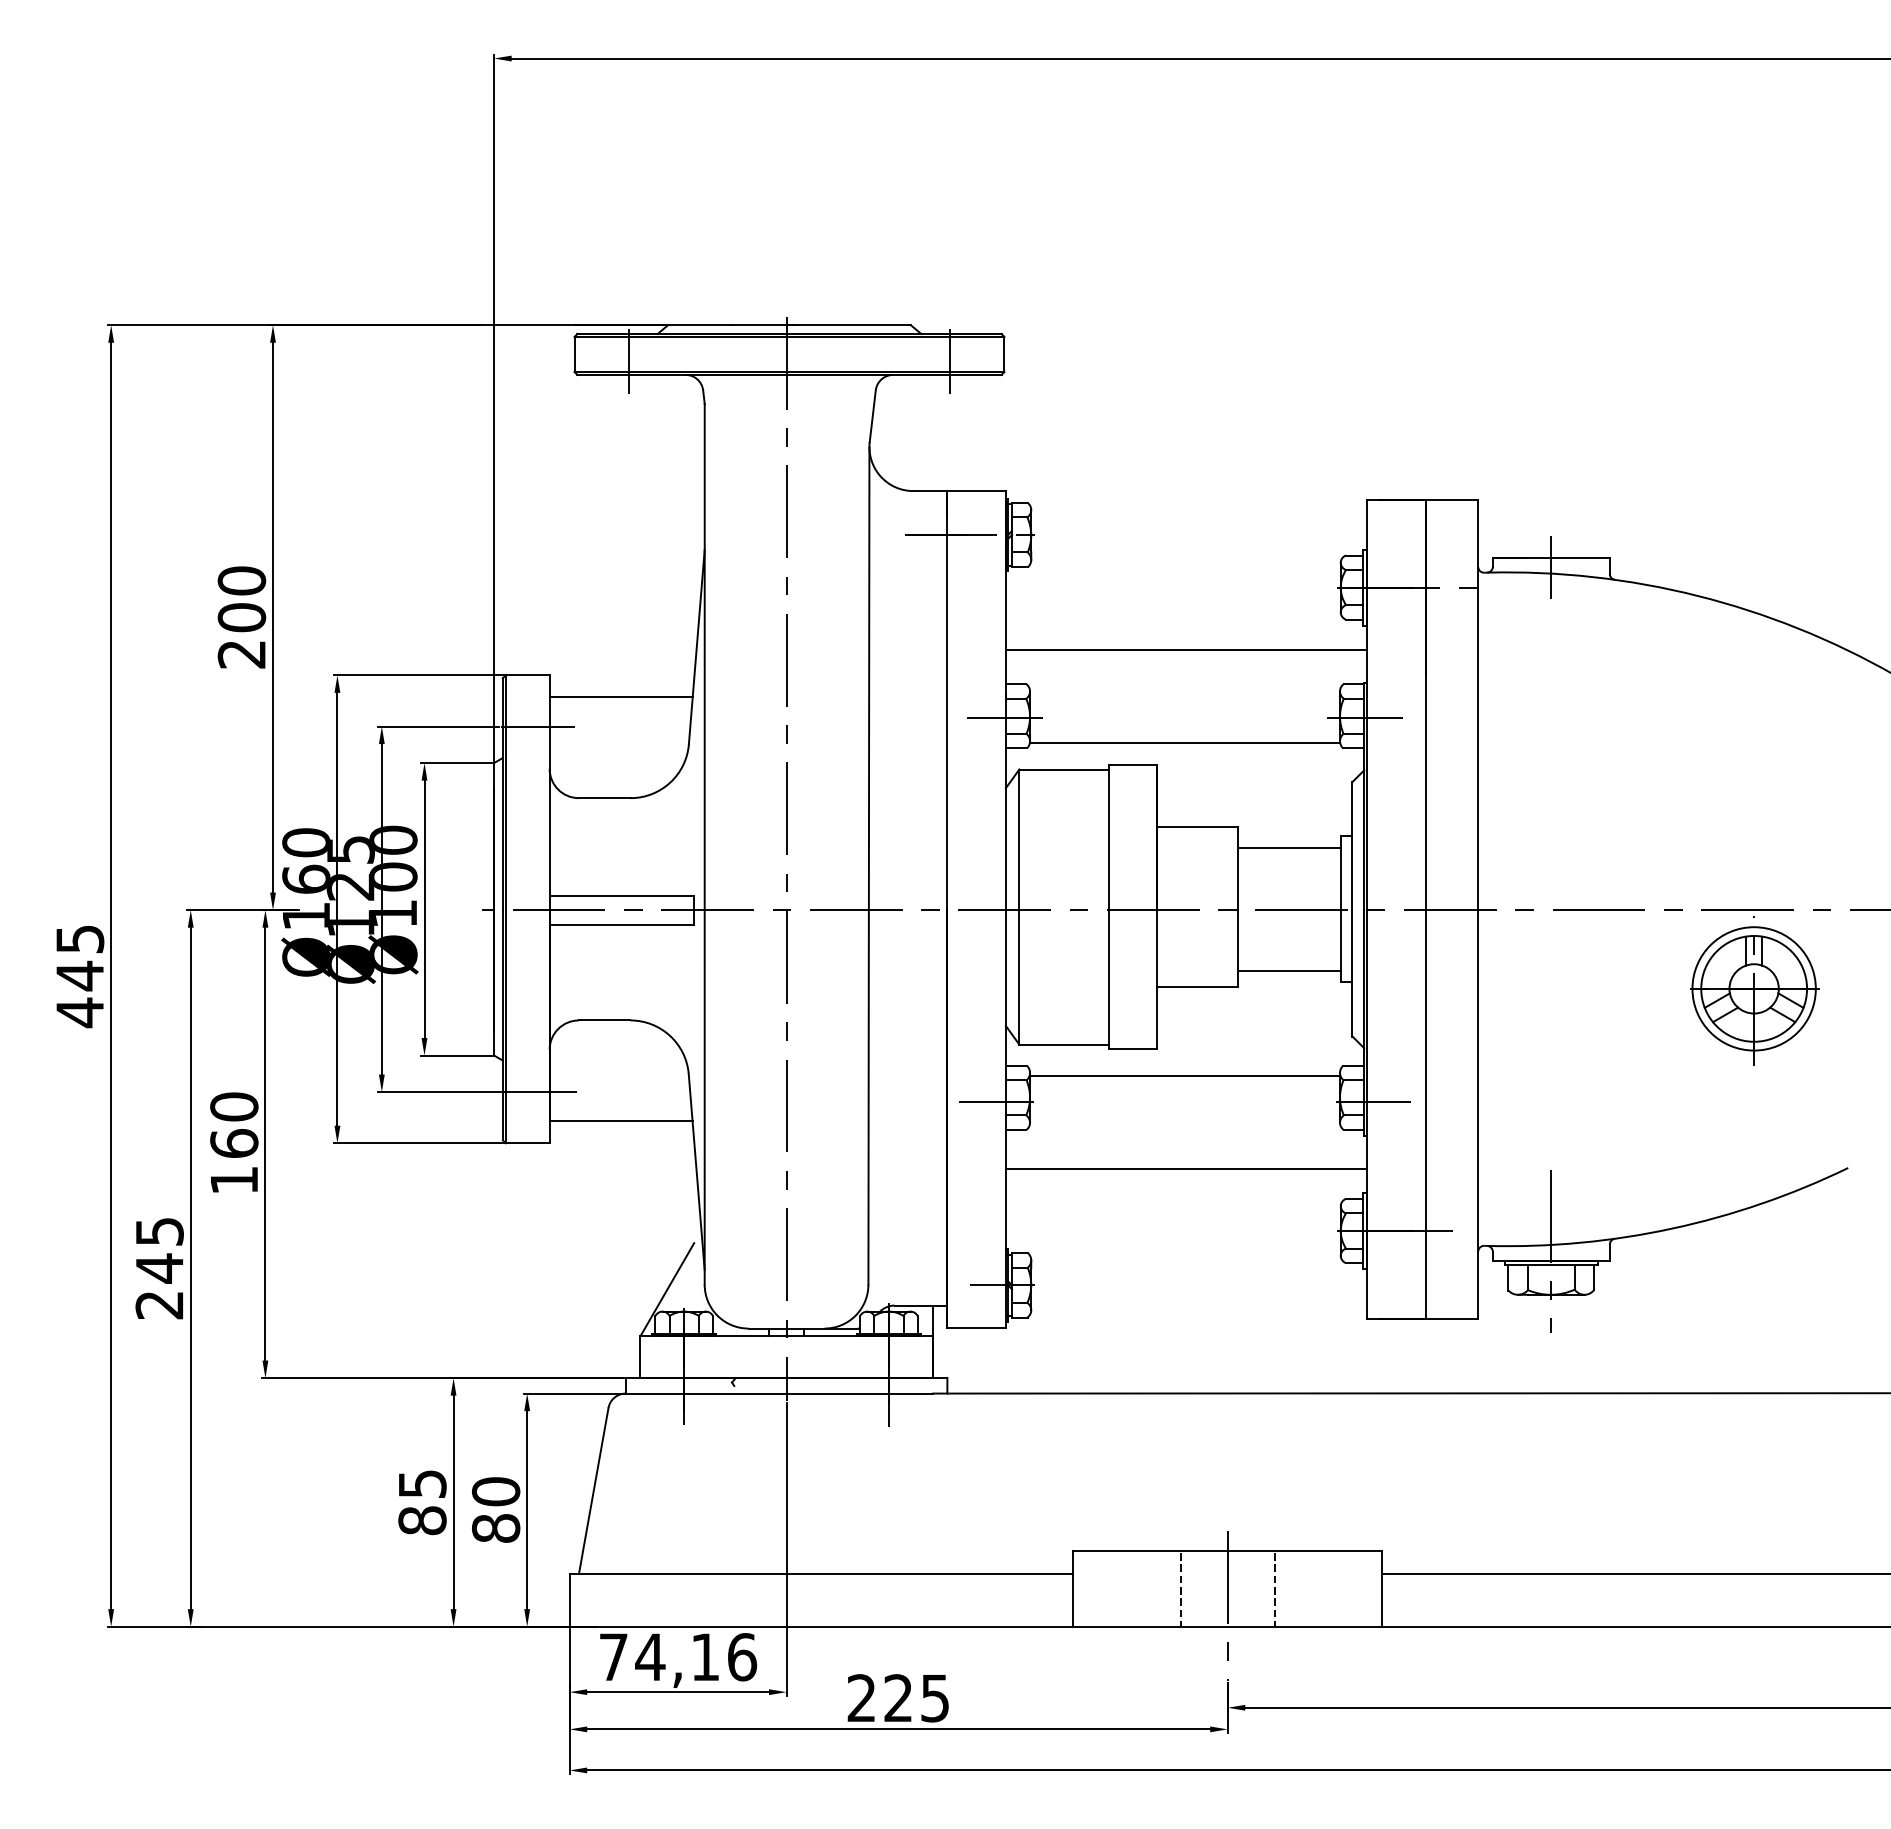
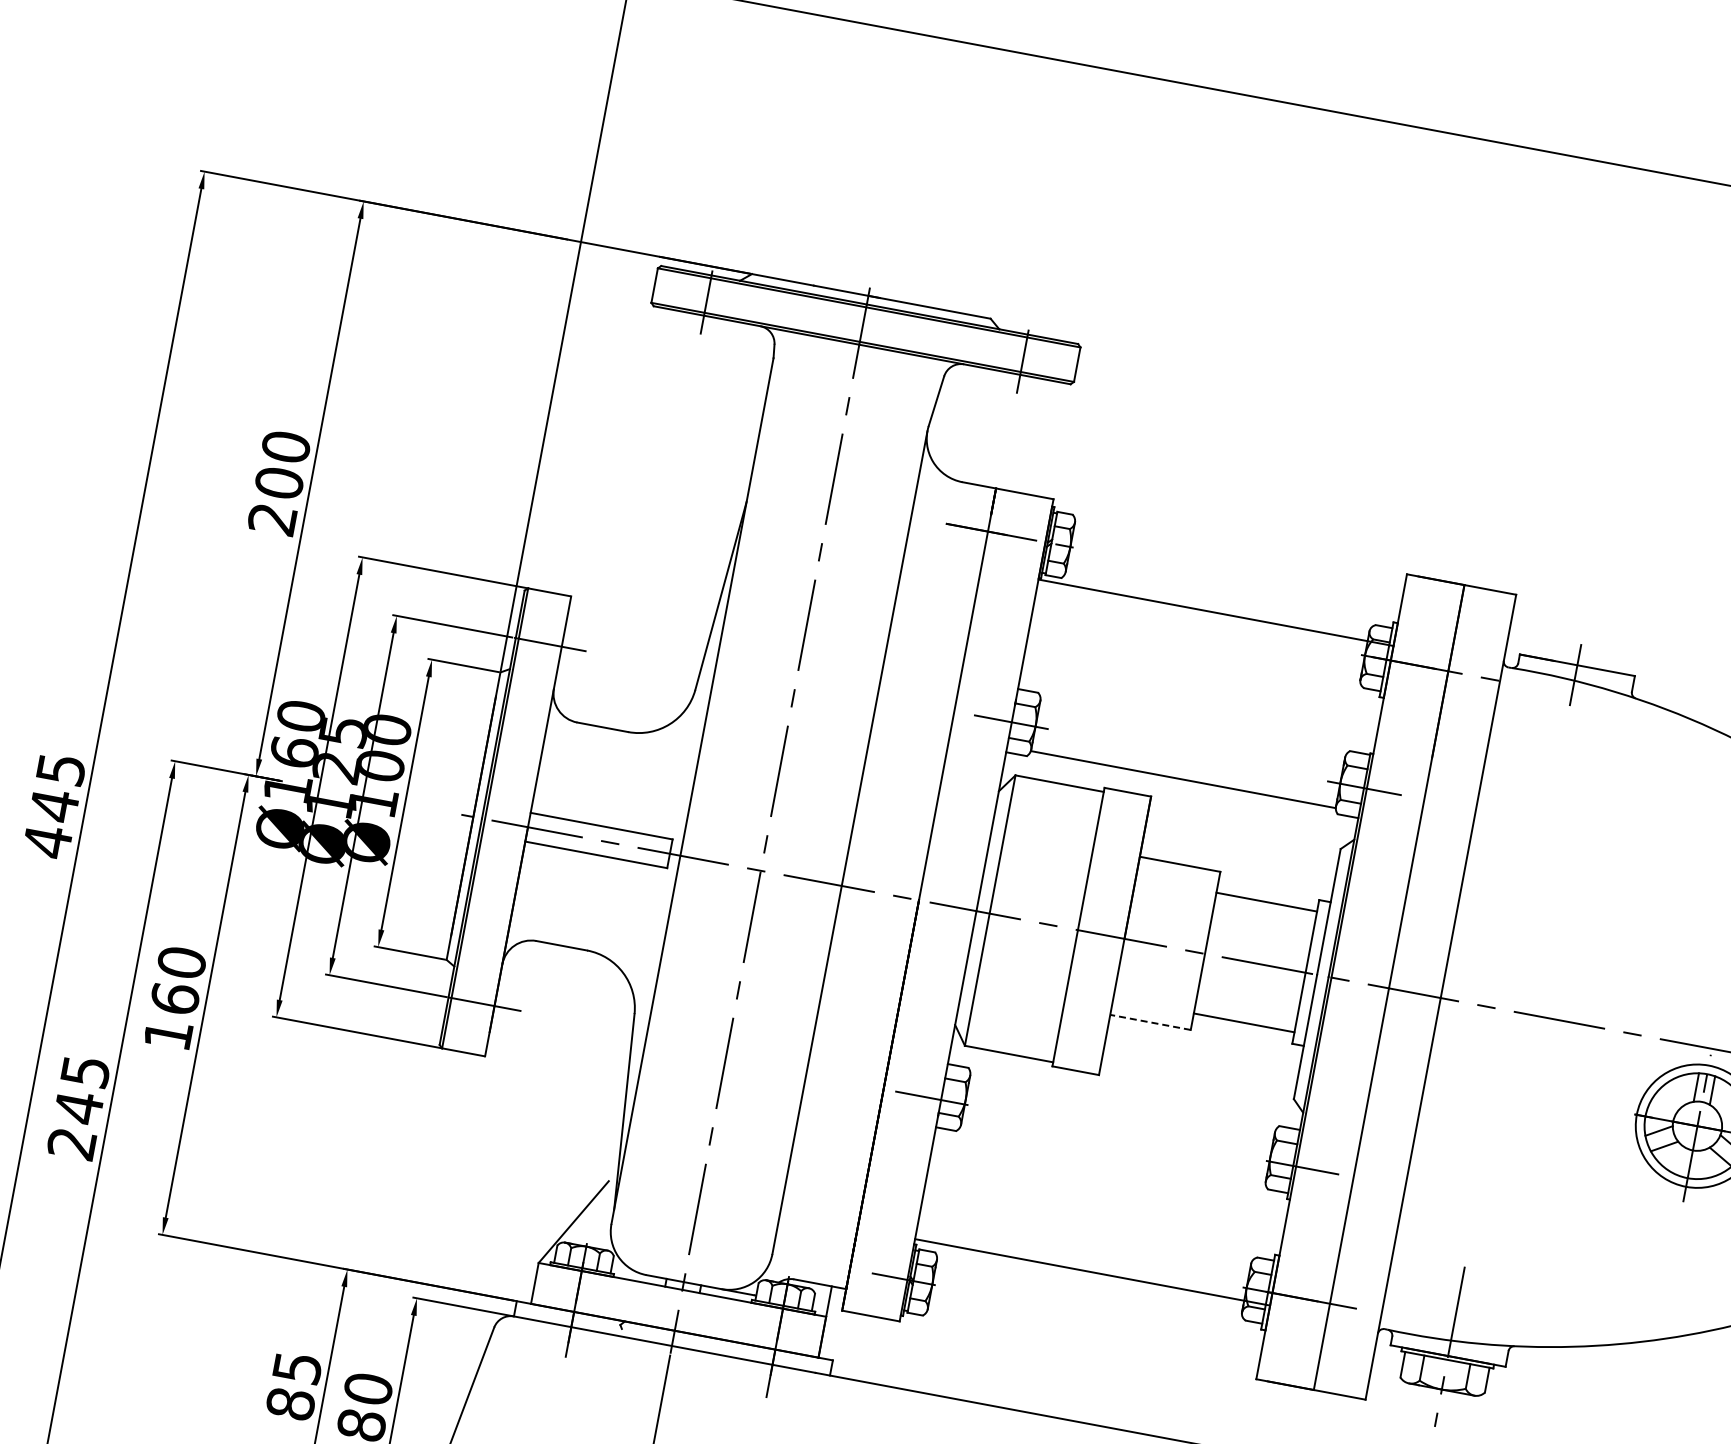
line: (1186, 649) -> (1216, 612), moved
line: (620, 697) -> (636, 631), removed
line: (1197, 987) -> (1150, 1022), solid -> dashed
line: (1185, 1075) -> (1122, 1106), removed
line: (620, 1121) -> (558, 1048), removed
line: (1186, 1168) -> (1092, 1272), moved

